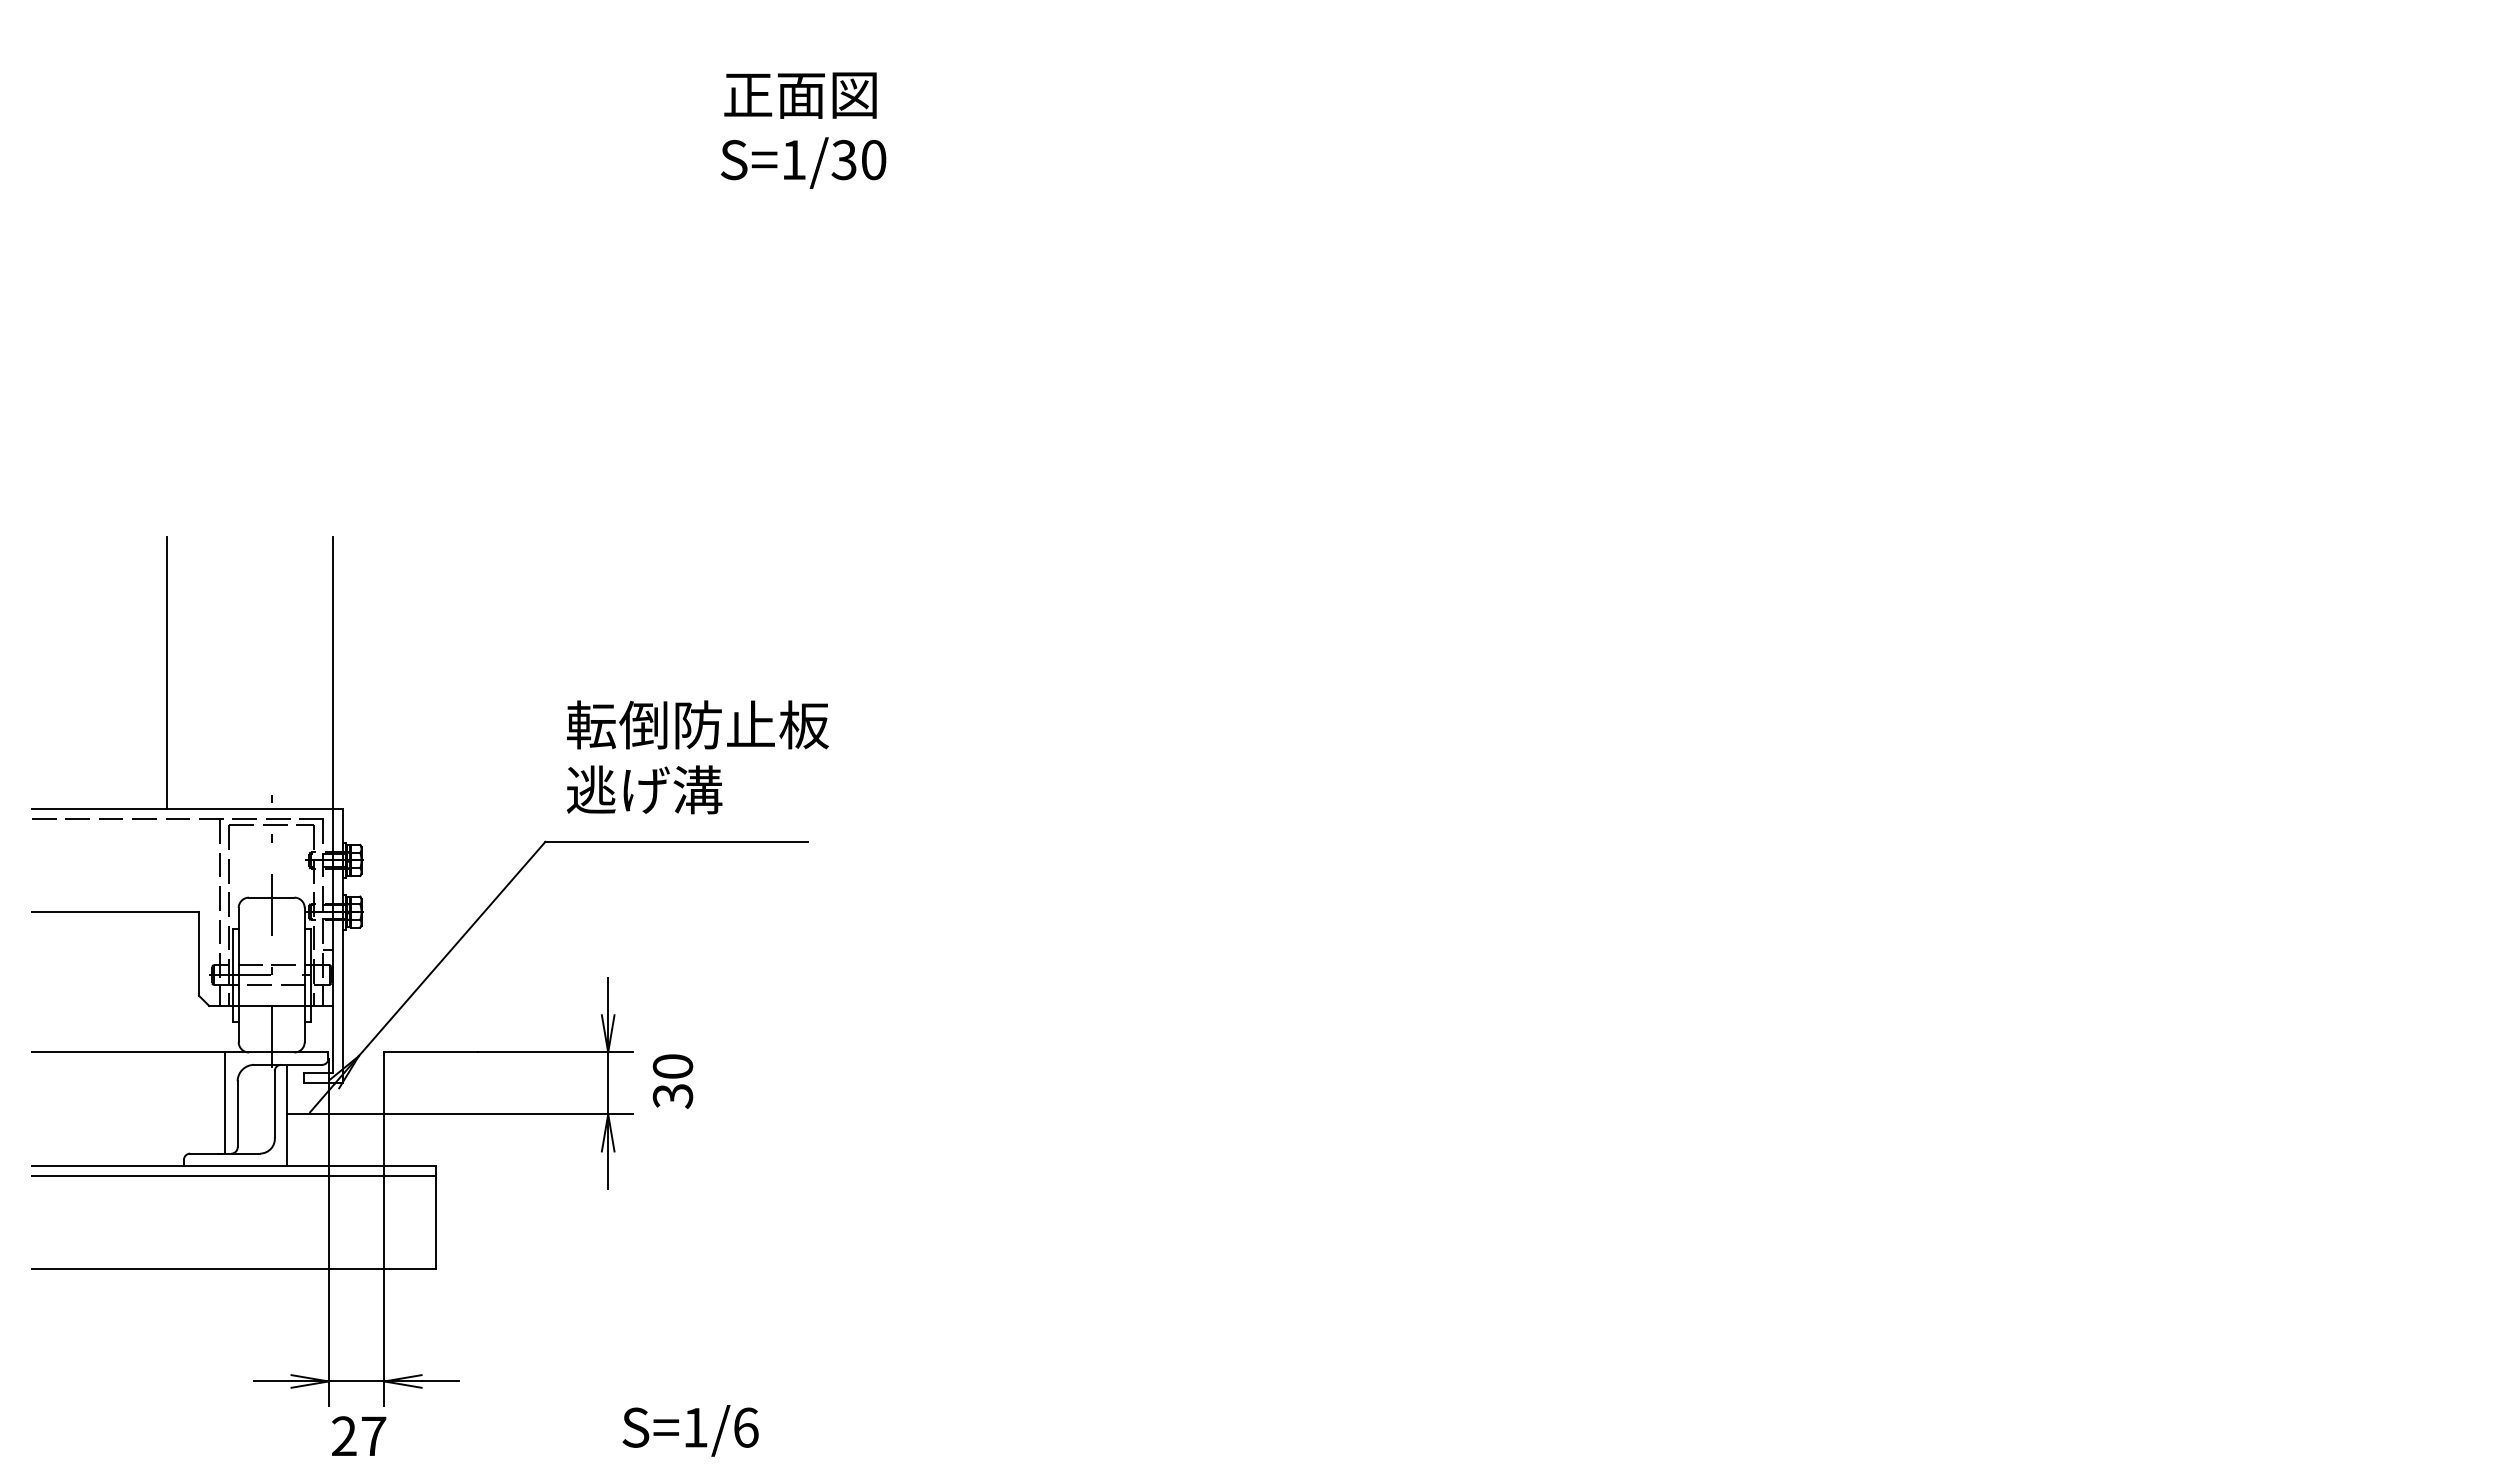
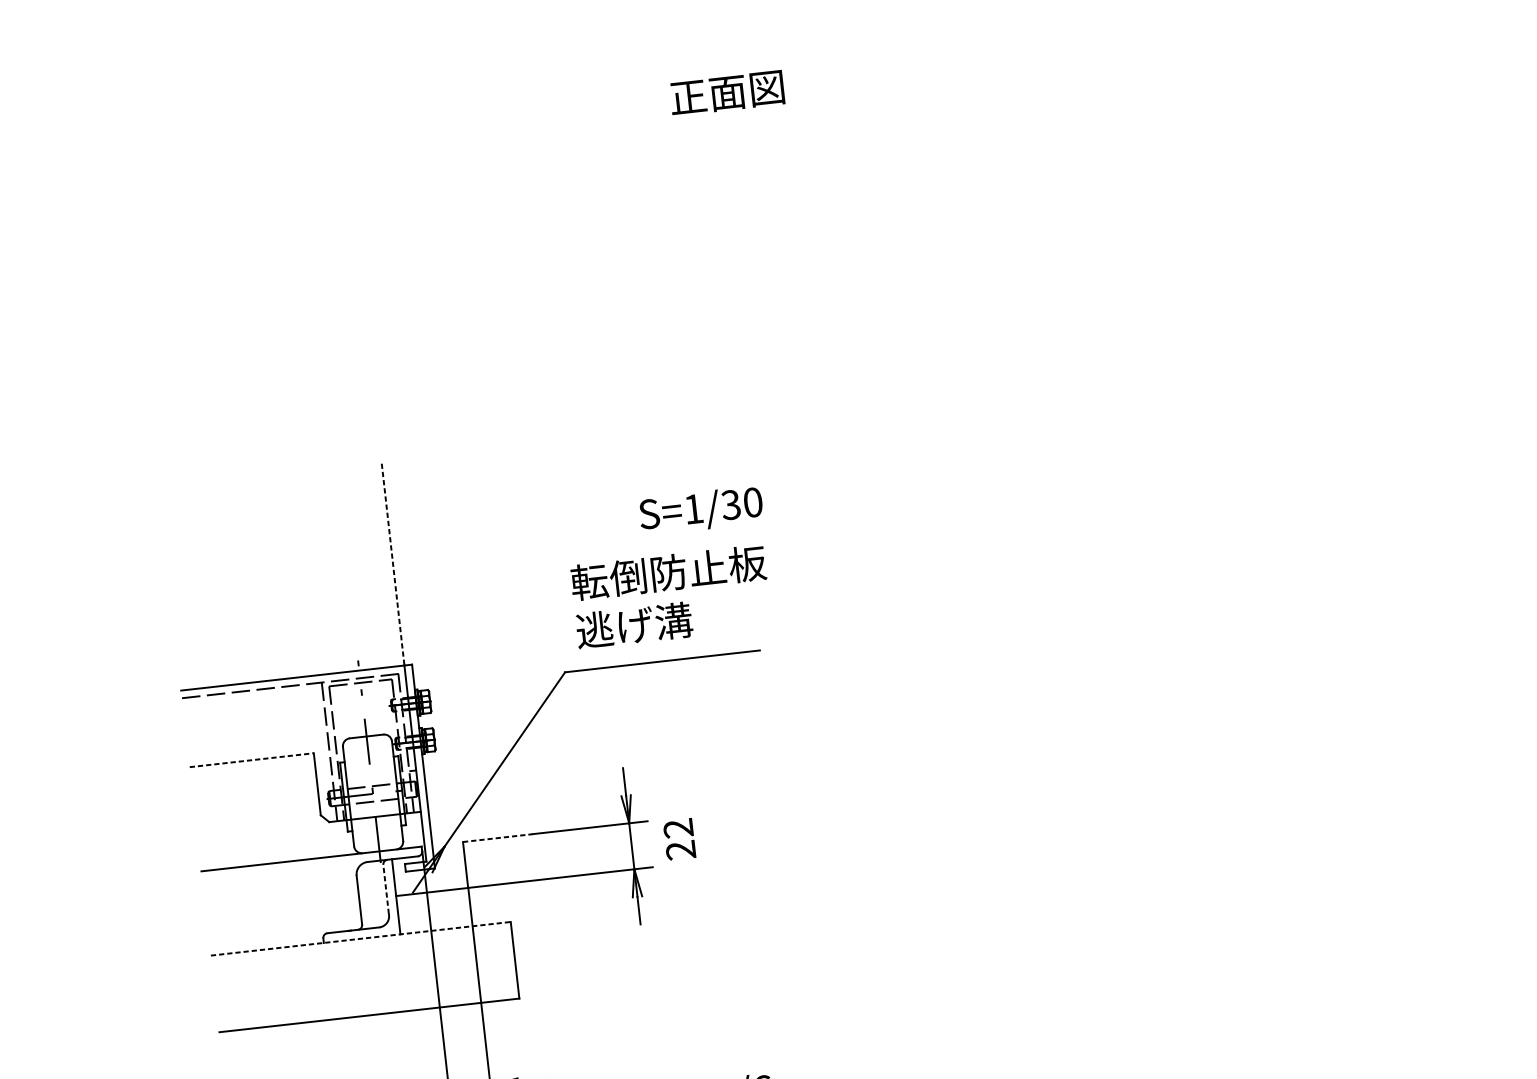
text: (800, 95) -> (727, 93), moved
text: (803, 162) -> (701, 510), moved
line: (167, 672) -> (270, 578), removed
line: (332, 672) -> (392, 564), solid -> dashed
line: (115, 912) -> (251, 760), solid -> dashed
line: (431, 1052) -> (498, 838), solid -> dashed
text: (672, 1081) -> (679, 839), 30 -> 22
line: (225, 1102) -> (349, 892), removed
line: (274, 1103) -> (385, 889), solid -> dashed
line: (234, 1166) -> (361, 939), solid -> dashed
line: (233, 1176) -> (361, 946), removed

